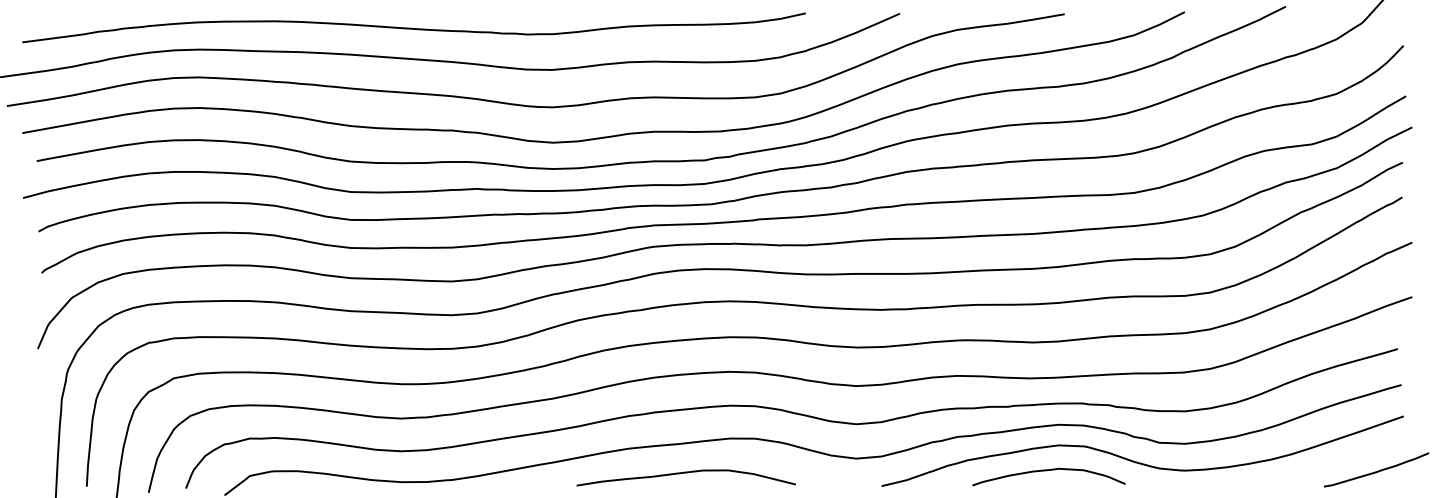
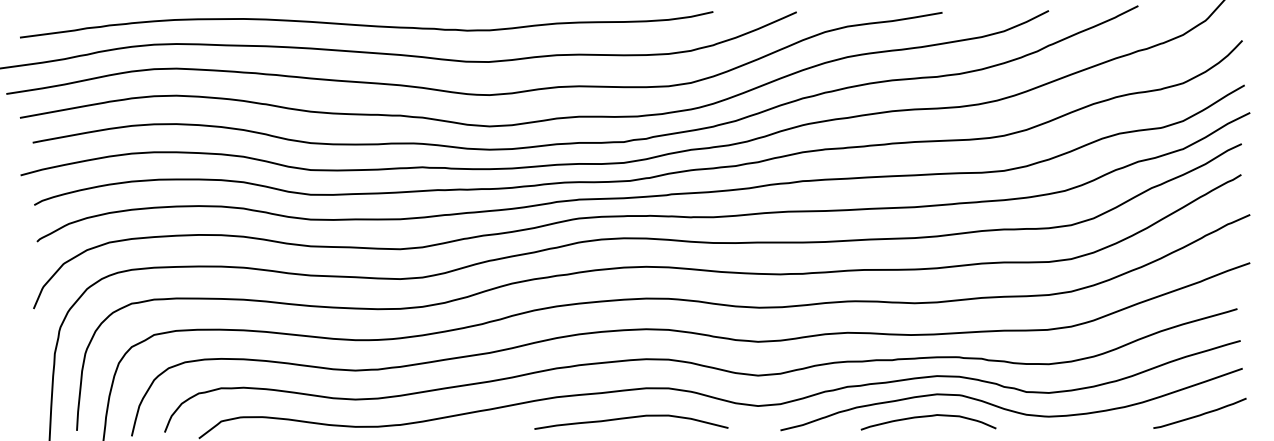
curve: (1377, 470) -> (1200, 413), moved
curve: (685, 473) -> (630, 418), moved

